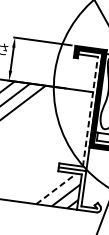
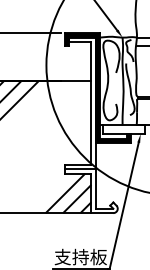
line: (90, 111) -> (91, 102), dashed -> solid
line: (56, 189) -> (65, 193), dashed -> solid

